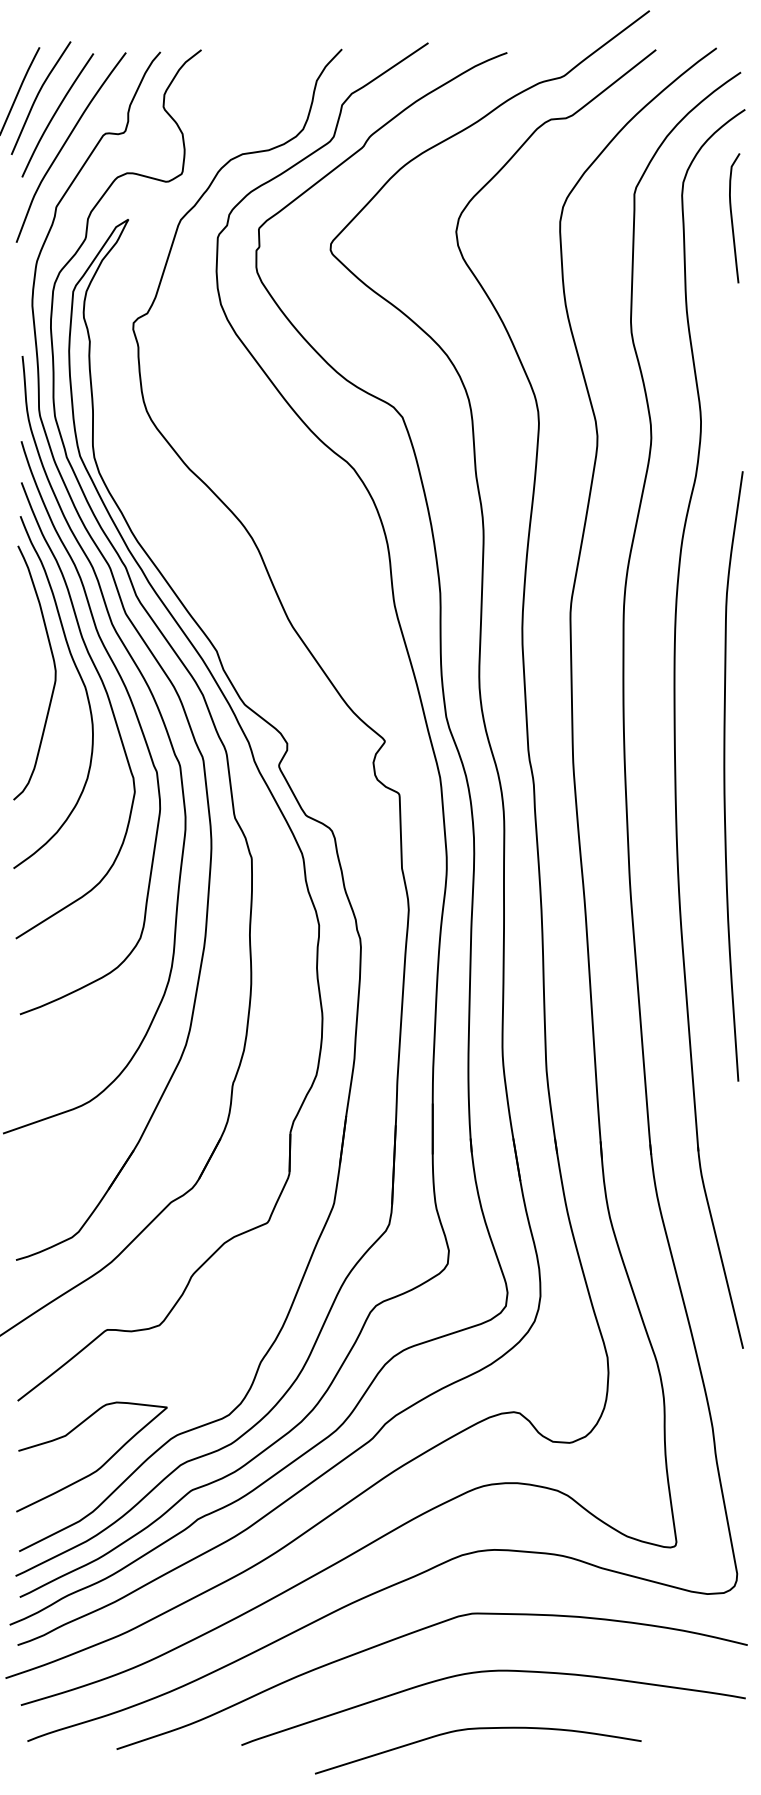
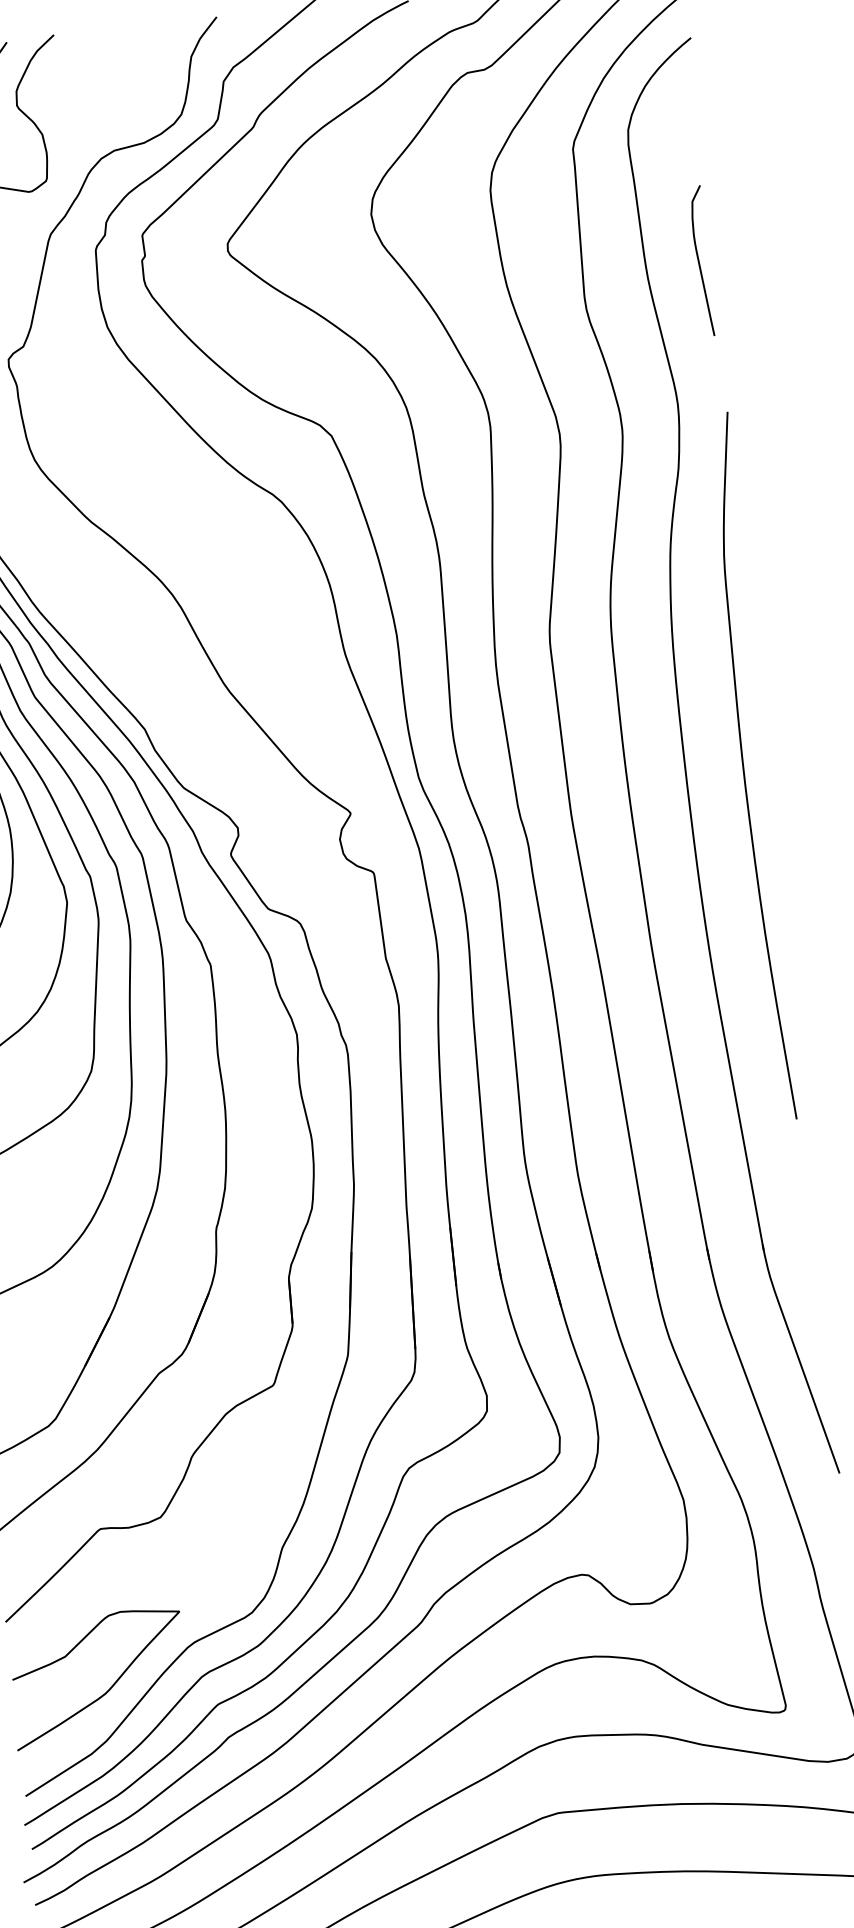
curve: (732, 218) -> (699, 261), moved
curve: (725, 776) -> (744, 767), moved

